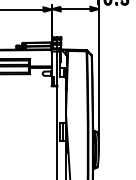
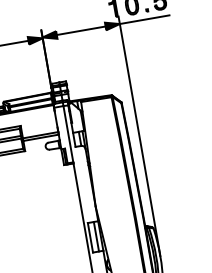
line: (113, 9) -> (143, 20), added

